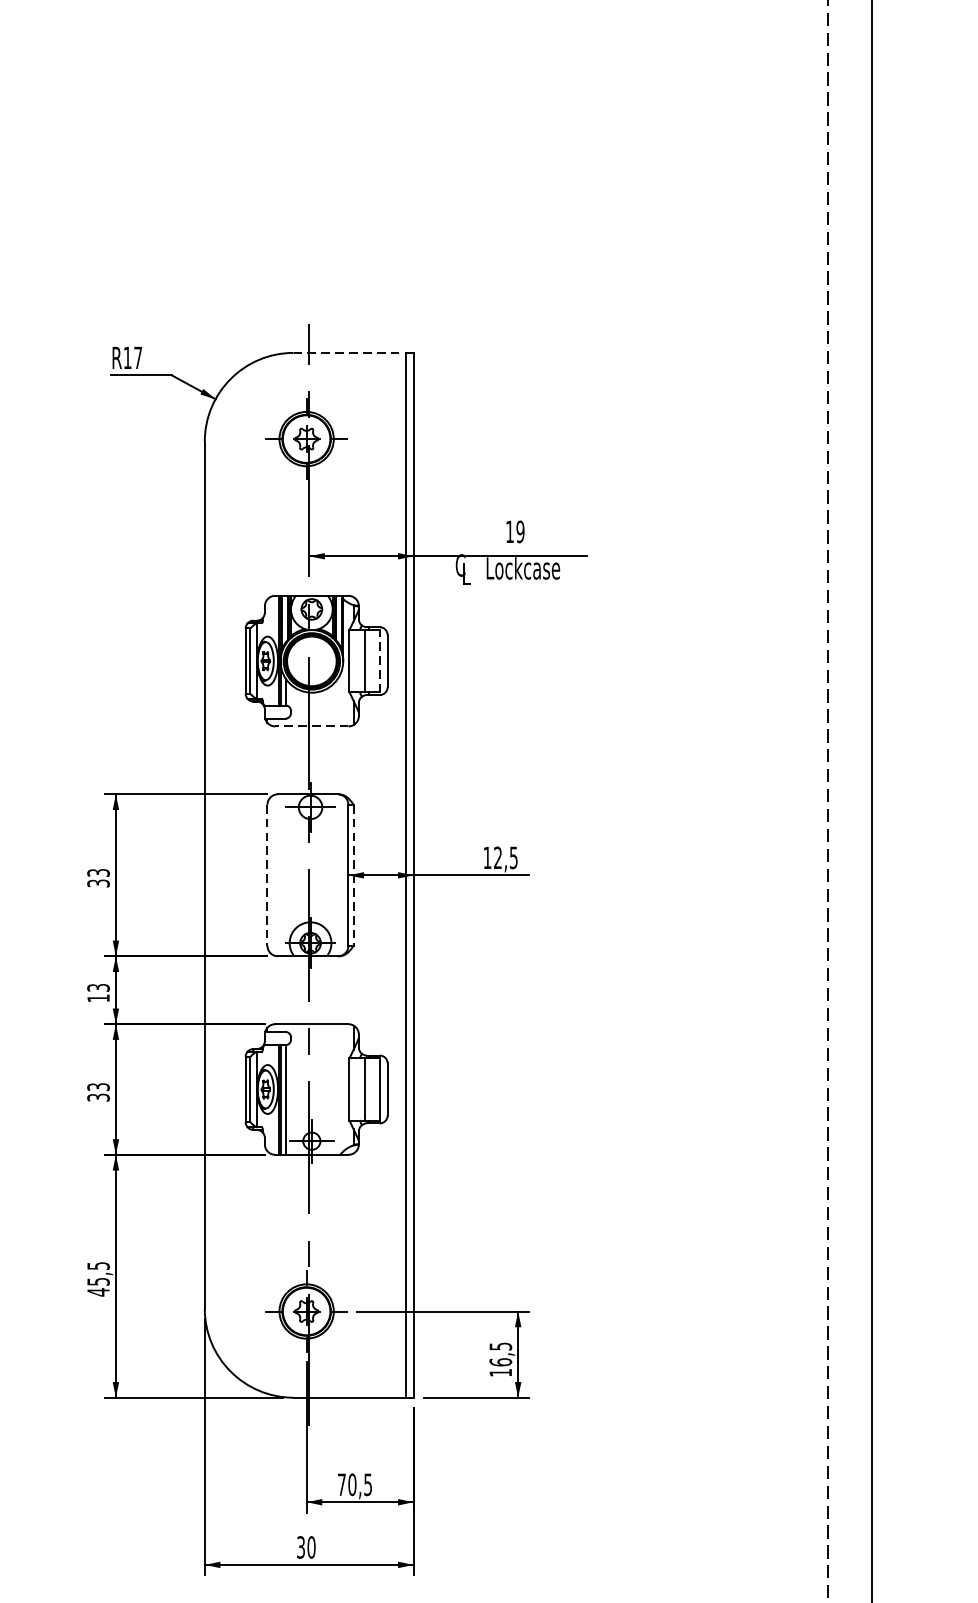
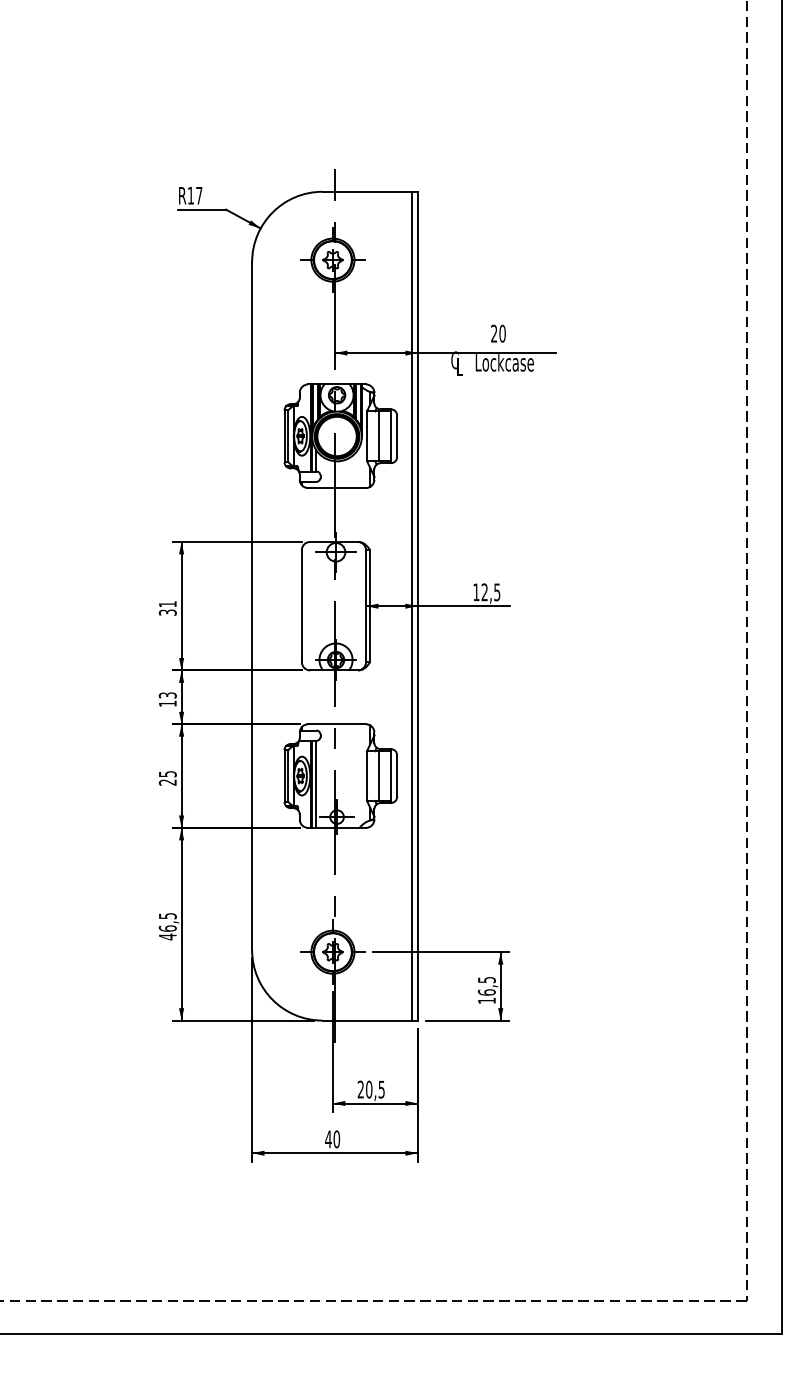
line: (350, 352) -> (367, 191), dashed -> solid
text: (515, 531) -> (498, 333), 19 -> 20
line: (379, 661) -> (390, 436), dashed -> solid
line: (311, 726) -> (336, 488), dashed -> solid
text: (98, 873) -> (167, 604), 33 -> 31
line: (267, 875) -> (301, 606), dashed -> solid
line: (354, 875) -> (370, 606), dashed -> solid
text: (98, 1092) -> (167, 778), 33 -> 25
text: (98, 1281) -> (167, 928), 45,5 -> 46,5
text: (341, 1484) -> (360, 1089), 70,5 -> 20,5
text: (301, 1547) -> (328, 1139), 30 -> 40

